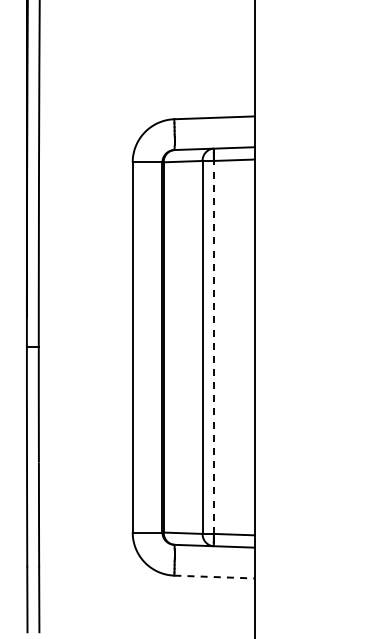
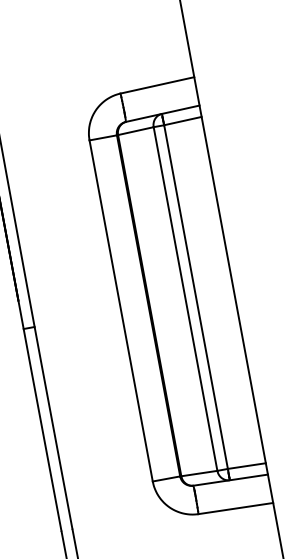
line: (213, 346) -> (195, 296), dashed -> solid
line: (215, 577) -> (236, 508), dashed -> solid

